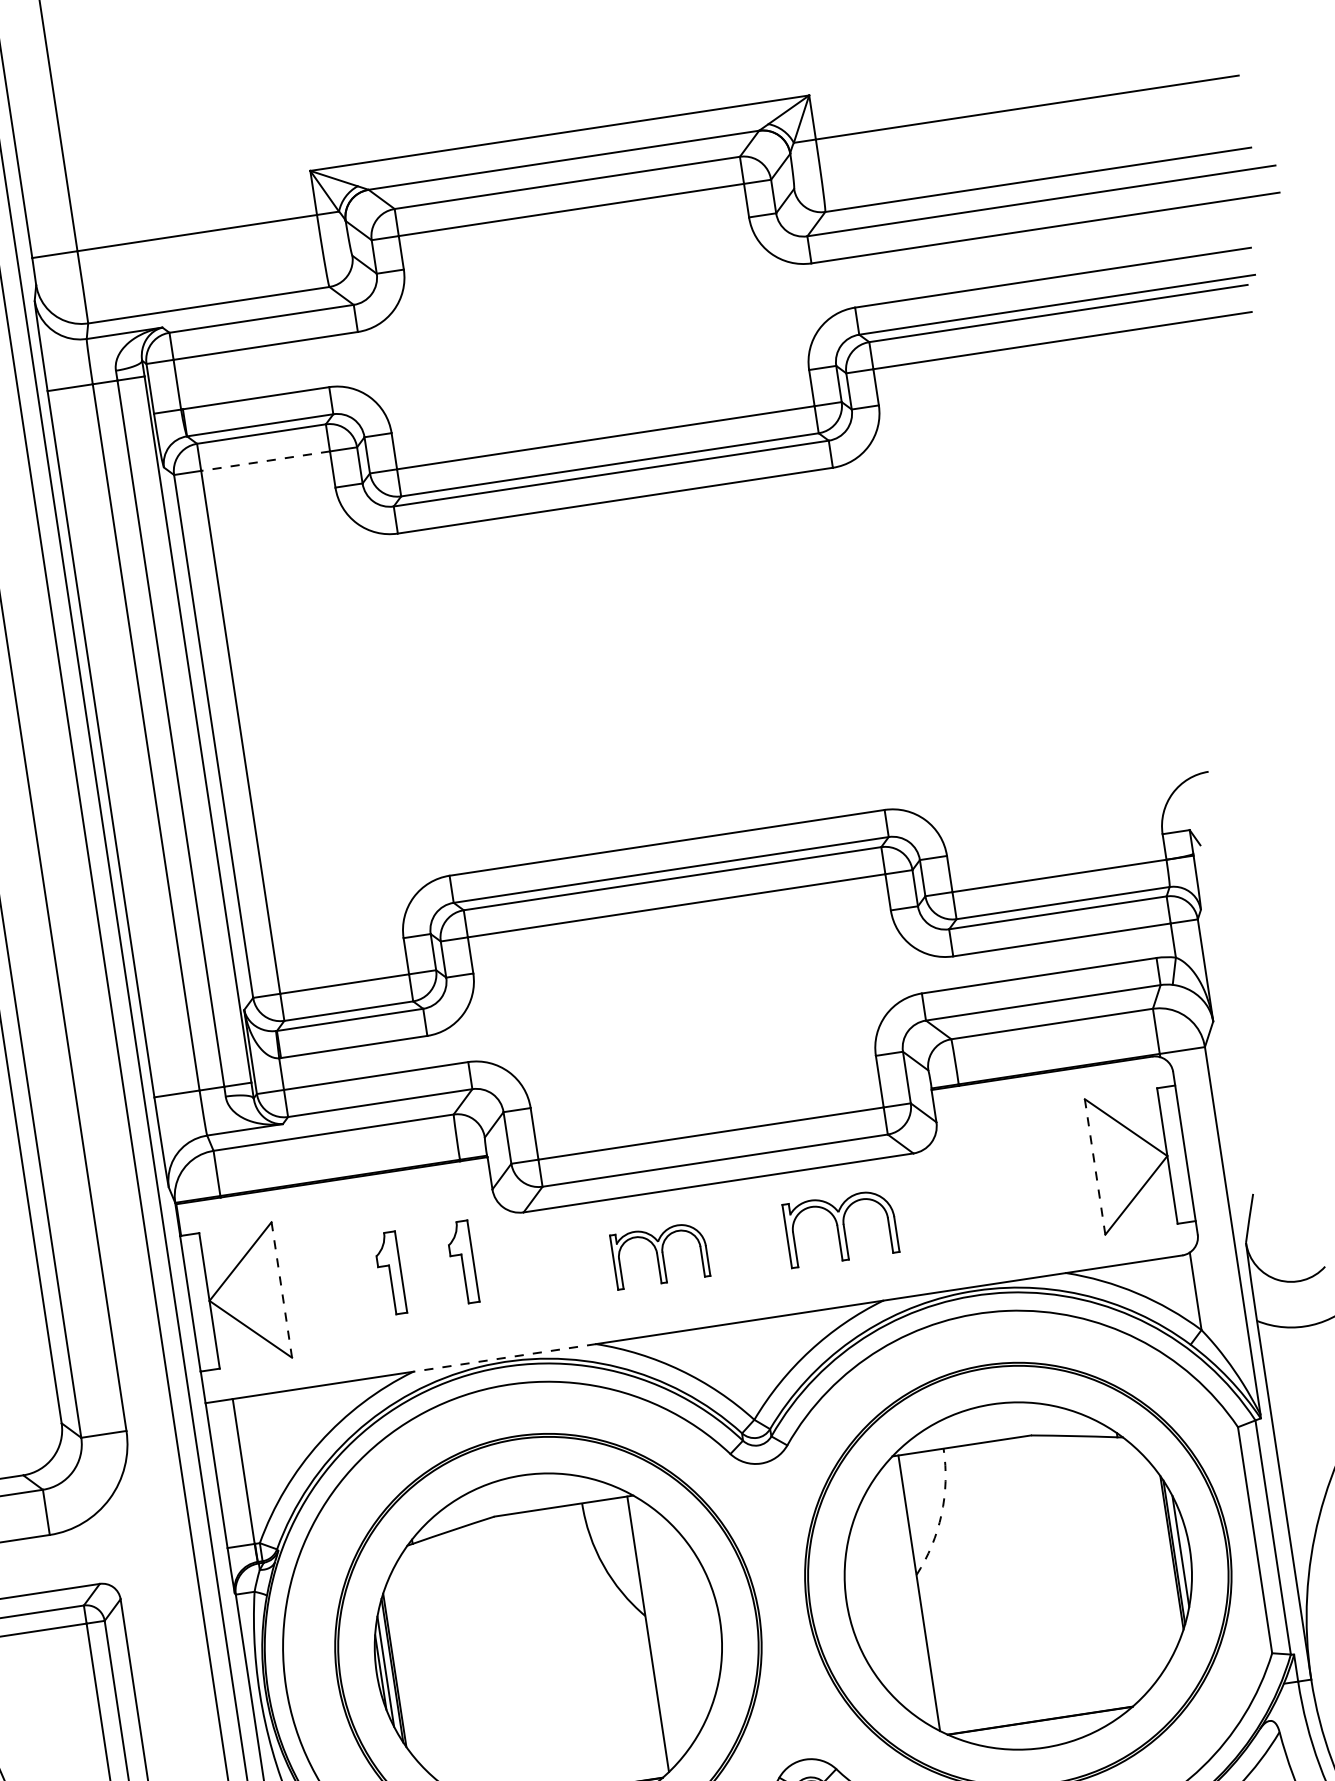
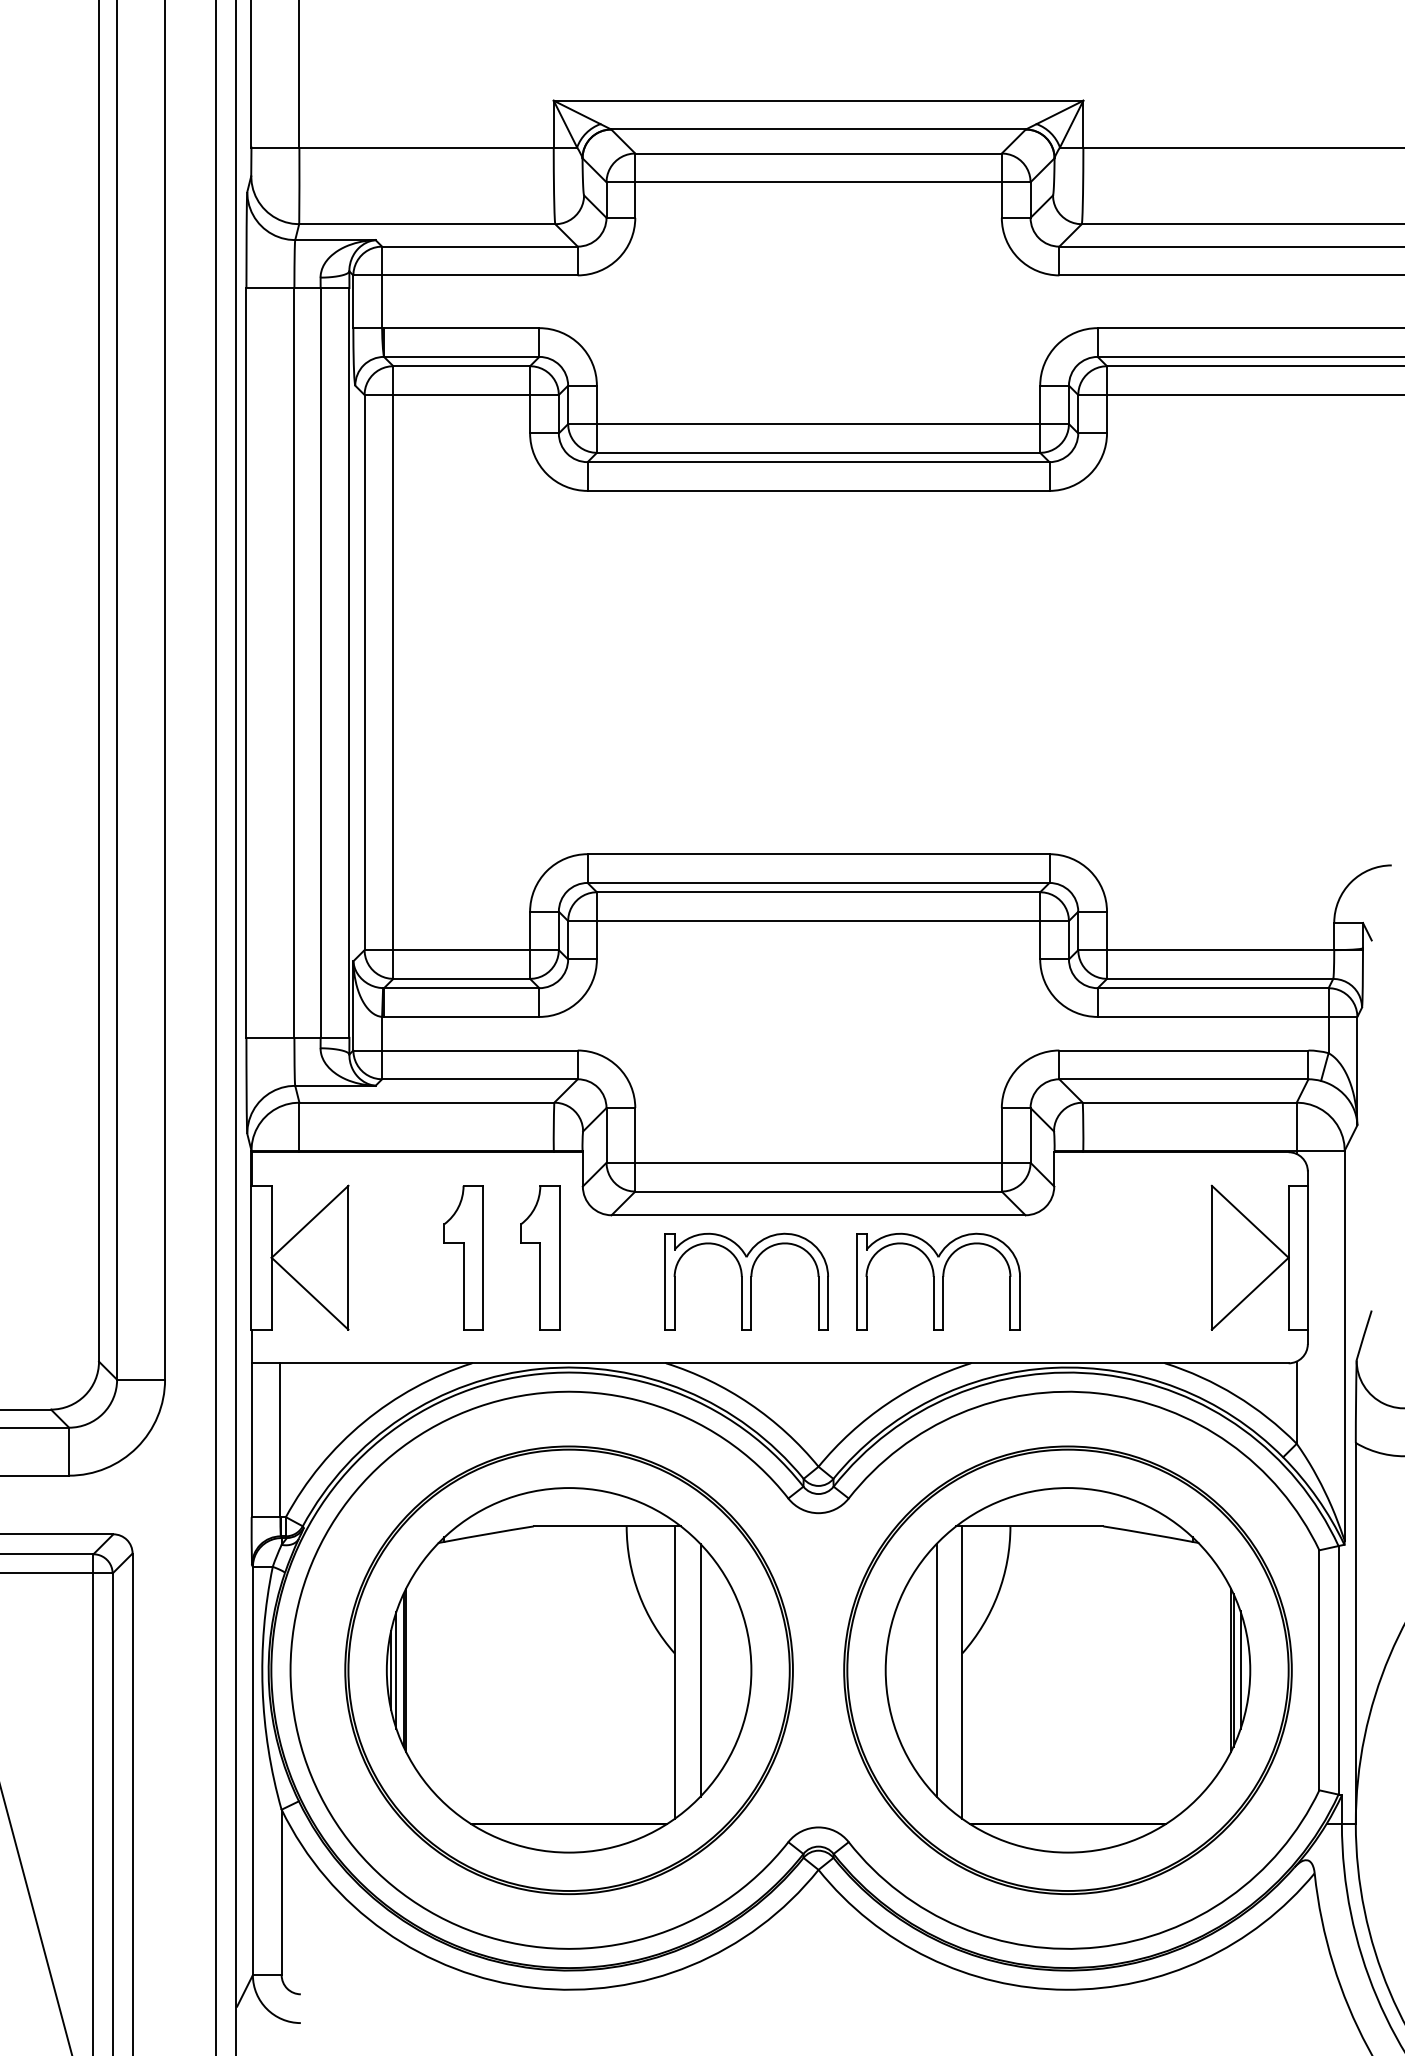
line: (265, 460) -> (461, 394), dashed -> solid
line: (1094, 1166) -> (1211, 1257), dashed -> solid
part: (840, 1228) -> (938, 1281), size x1.43
part: (660, 1255) -> (746, 1281), size x1.67
part: (462, 1262) -> (540, 1257), size x1.67
part: (390, 1273) -> (463, 1257), size x1.67
line: (281, 1289) -> (348, 1257), dashed -> solid
line: (505, 1358) -> (569, 1363), dashed -> solid
arc: (942, 1514) -> (998, 1594), dashed -> solid
line: (894, 1594) -> (936, 1670), added
line: (672, 1628) -> (700, 1670), added

